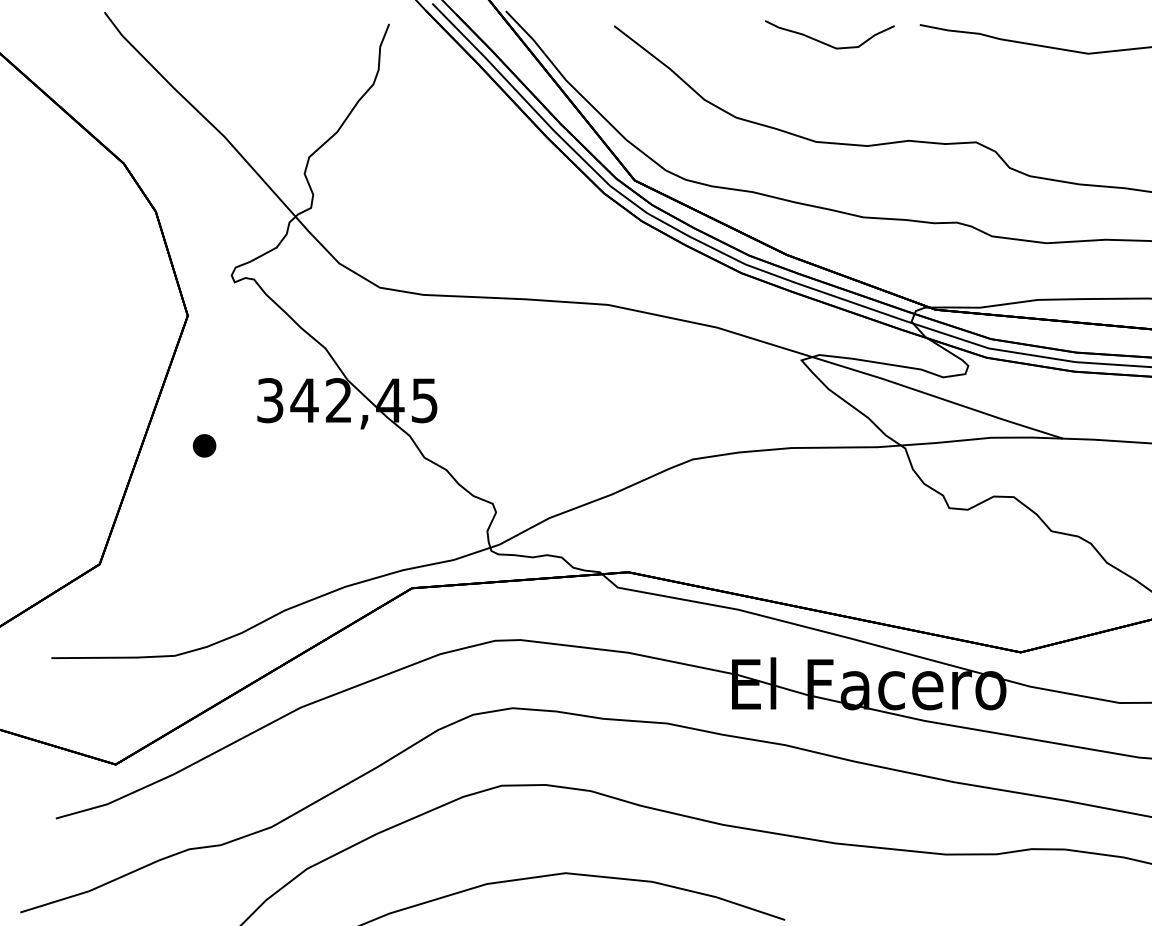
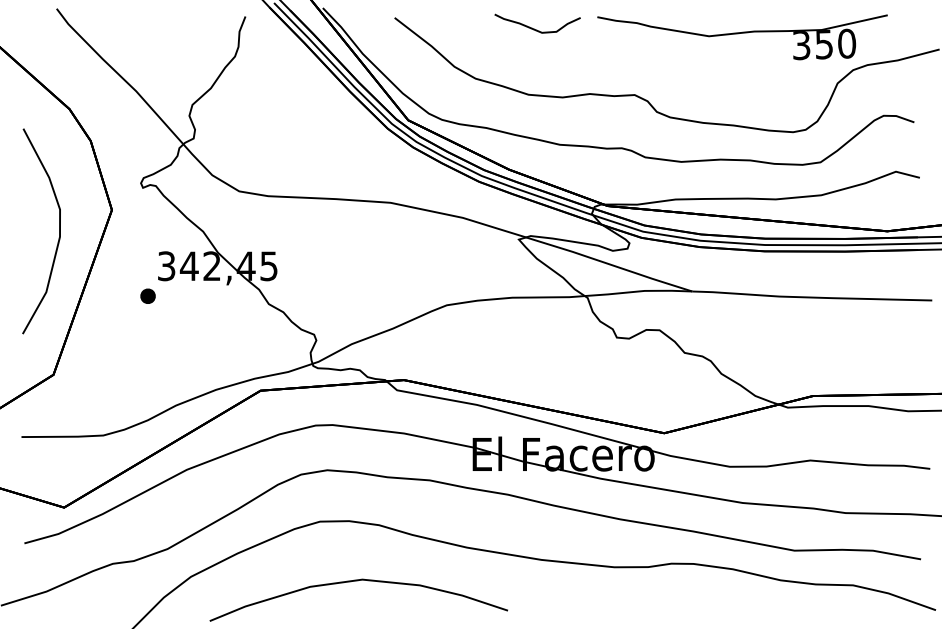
curve: (108, 348) -> (59, 231), added
part: (203, 444) -> (147, 295), moved

